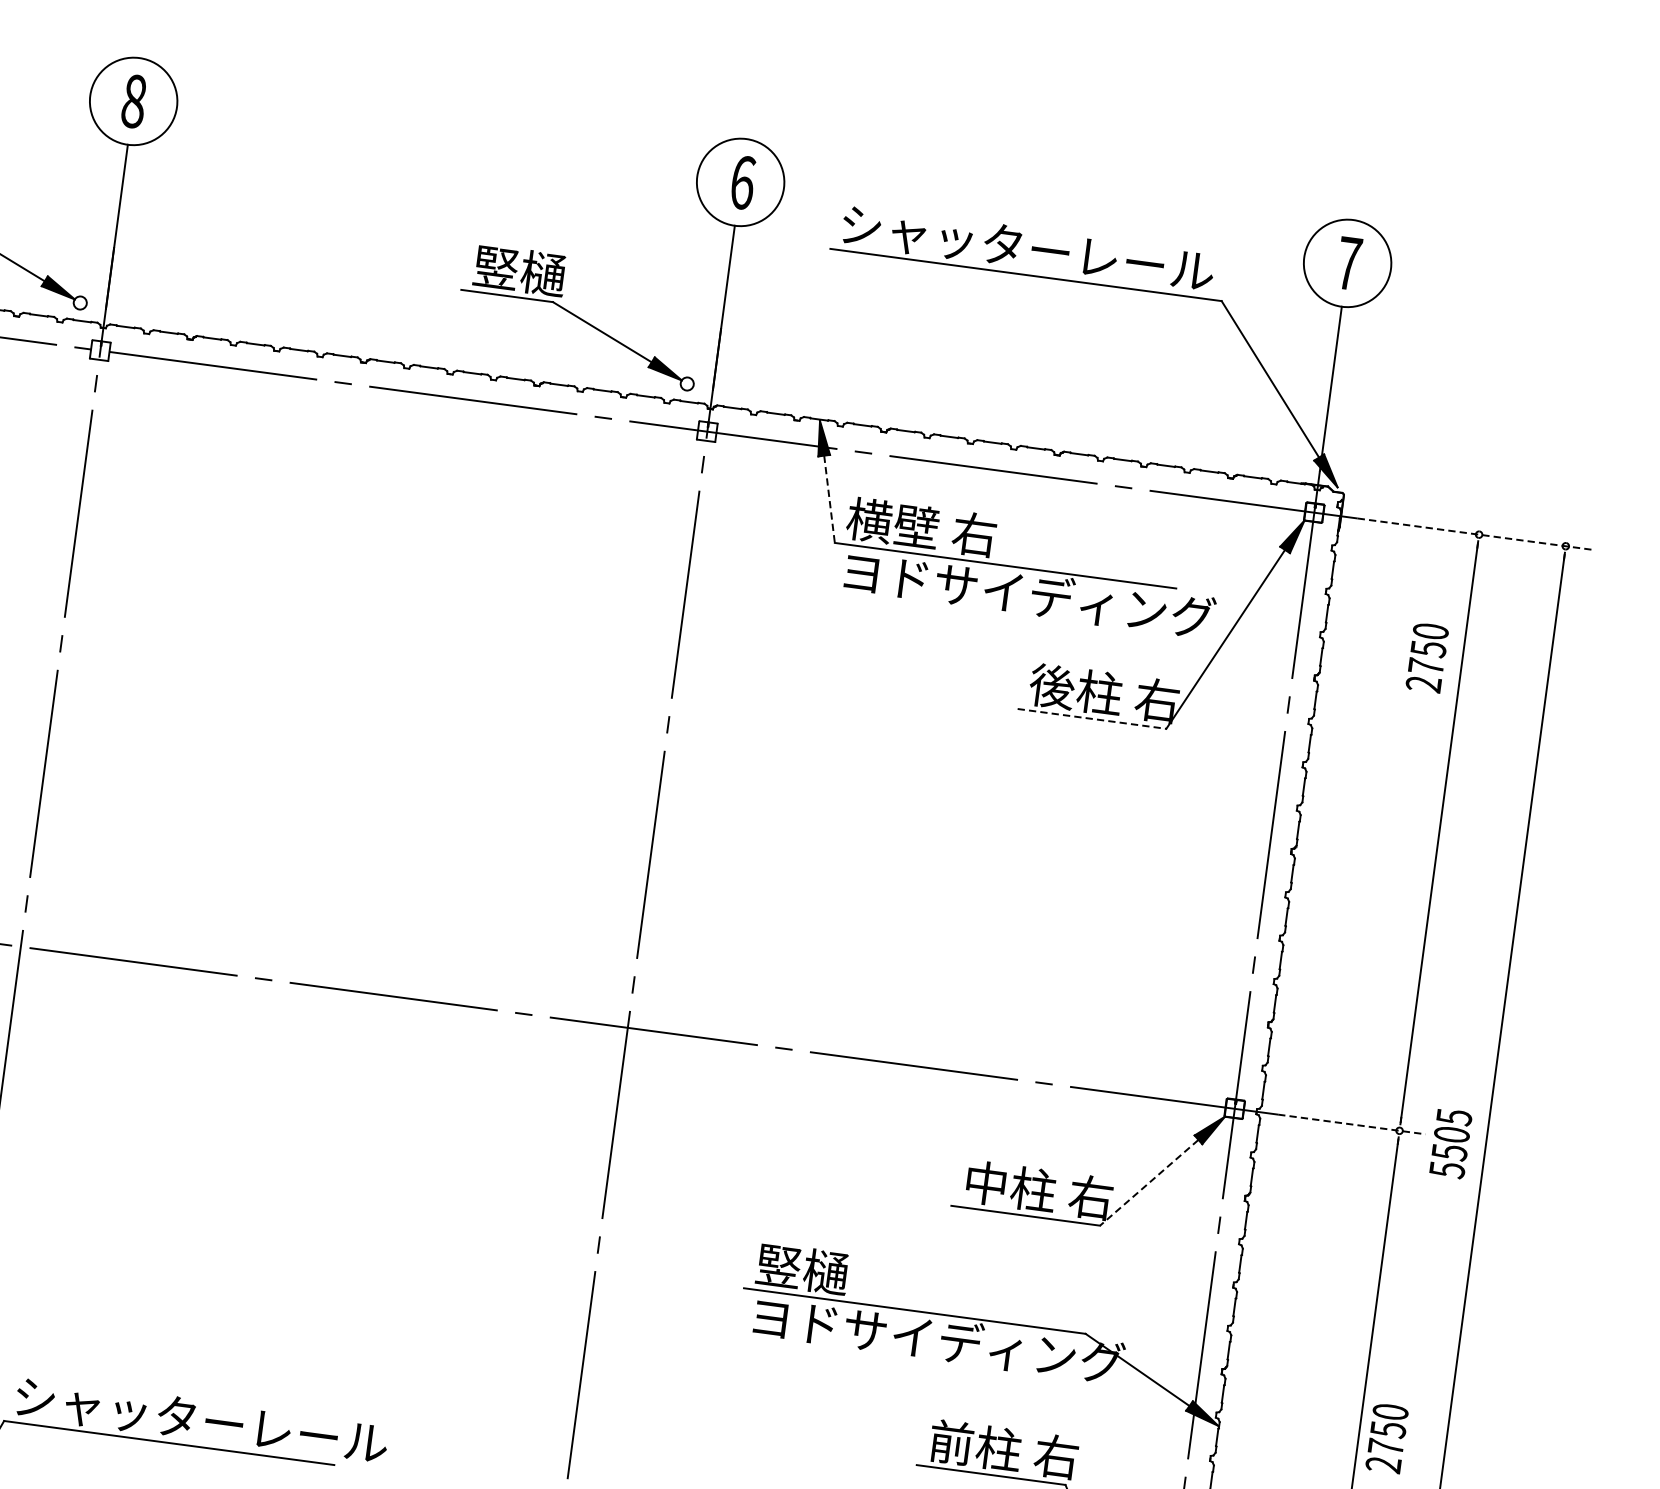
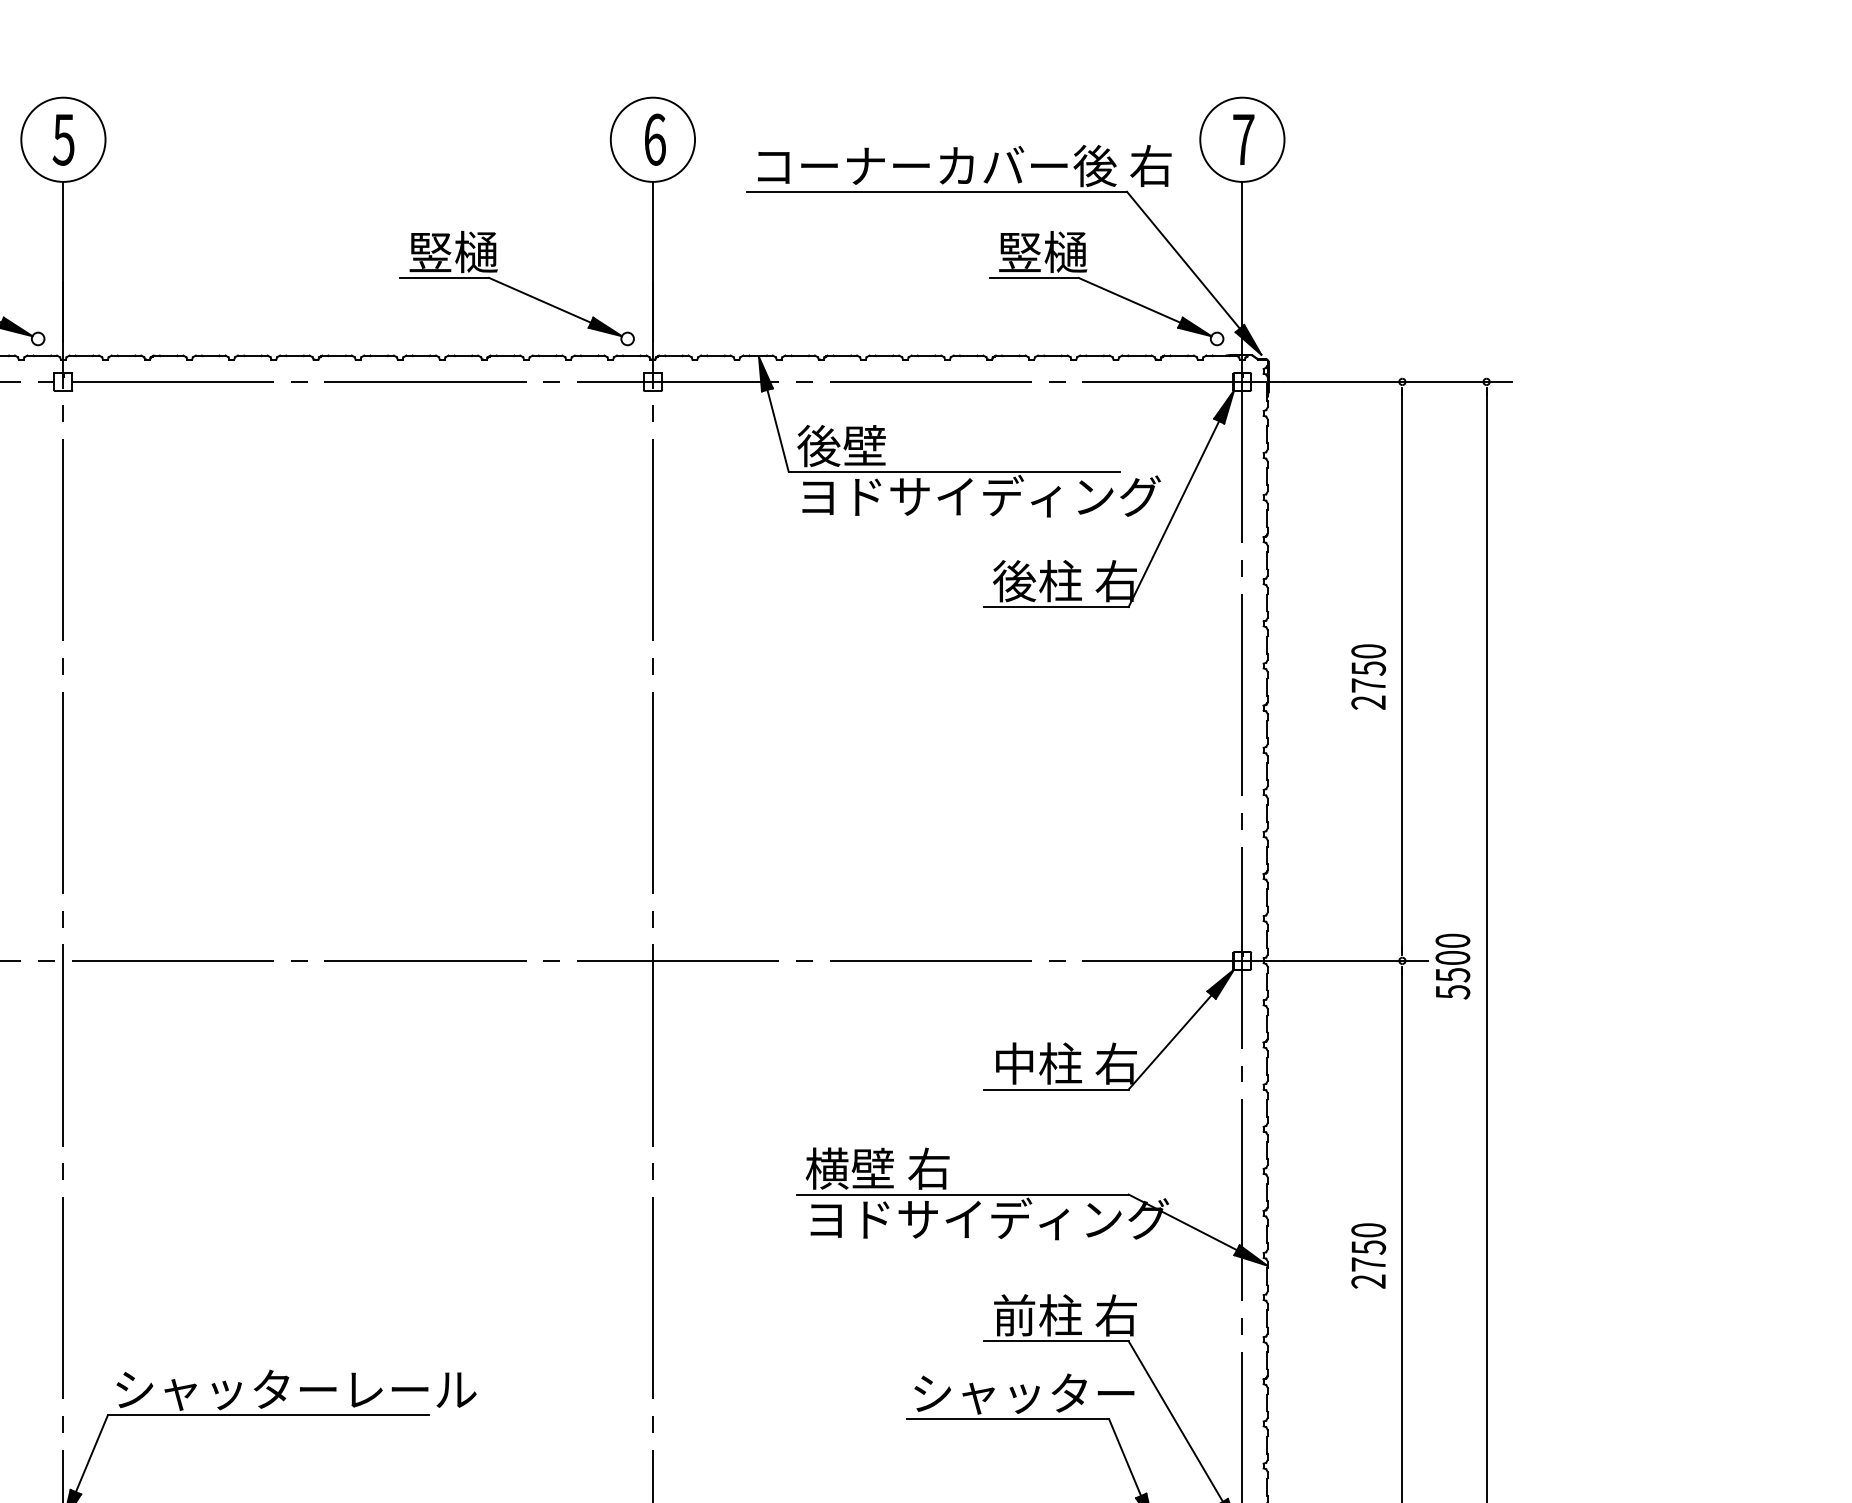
text: (133, 101) -> (63, 139), 8 -> 5
text: (1056, 252) -> (963, 166), シャッターレール -> コーナーカバー後 右
part: (1187, 397) -> (1106, 288), added
line: (829, 500) -> (778, 431), dashed -> solid
text: (921, 526) -> (869, 445), 横壁 右 -> 後壁
line: (1475, 533) -> (1398, 381), dashed -> solid
text: (1427, 657) -> (1368, 676), moved
line: (1093, 718) -> (1057, 606), dashed -> solid
text: (1453, 1116) -> (1452, 940), 5505 -> 5500
line: (1352, 1124) -> (1356, 960), dashed -> solid
line: (1149, 1183) -> (1170, 1042), dashed -> solid
text: (830, 1272) -> (877, 1168), 竪樋 -> 横壁 右
text: (1386, 1437) -> (1368, 1255), moved

